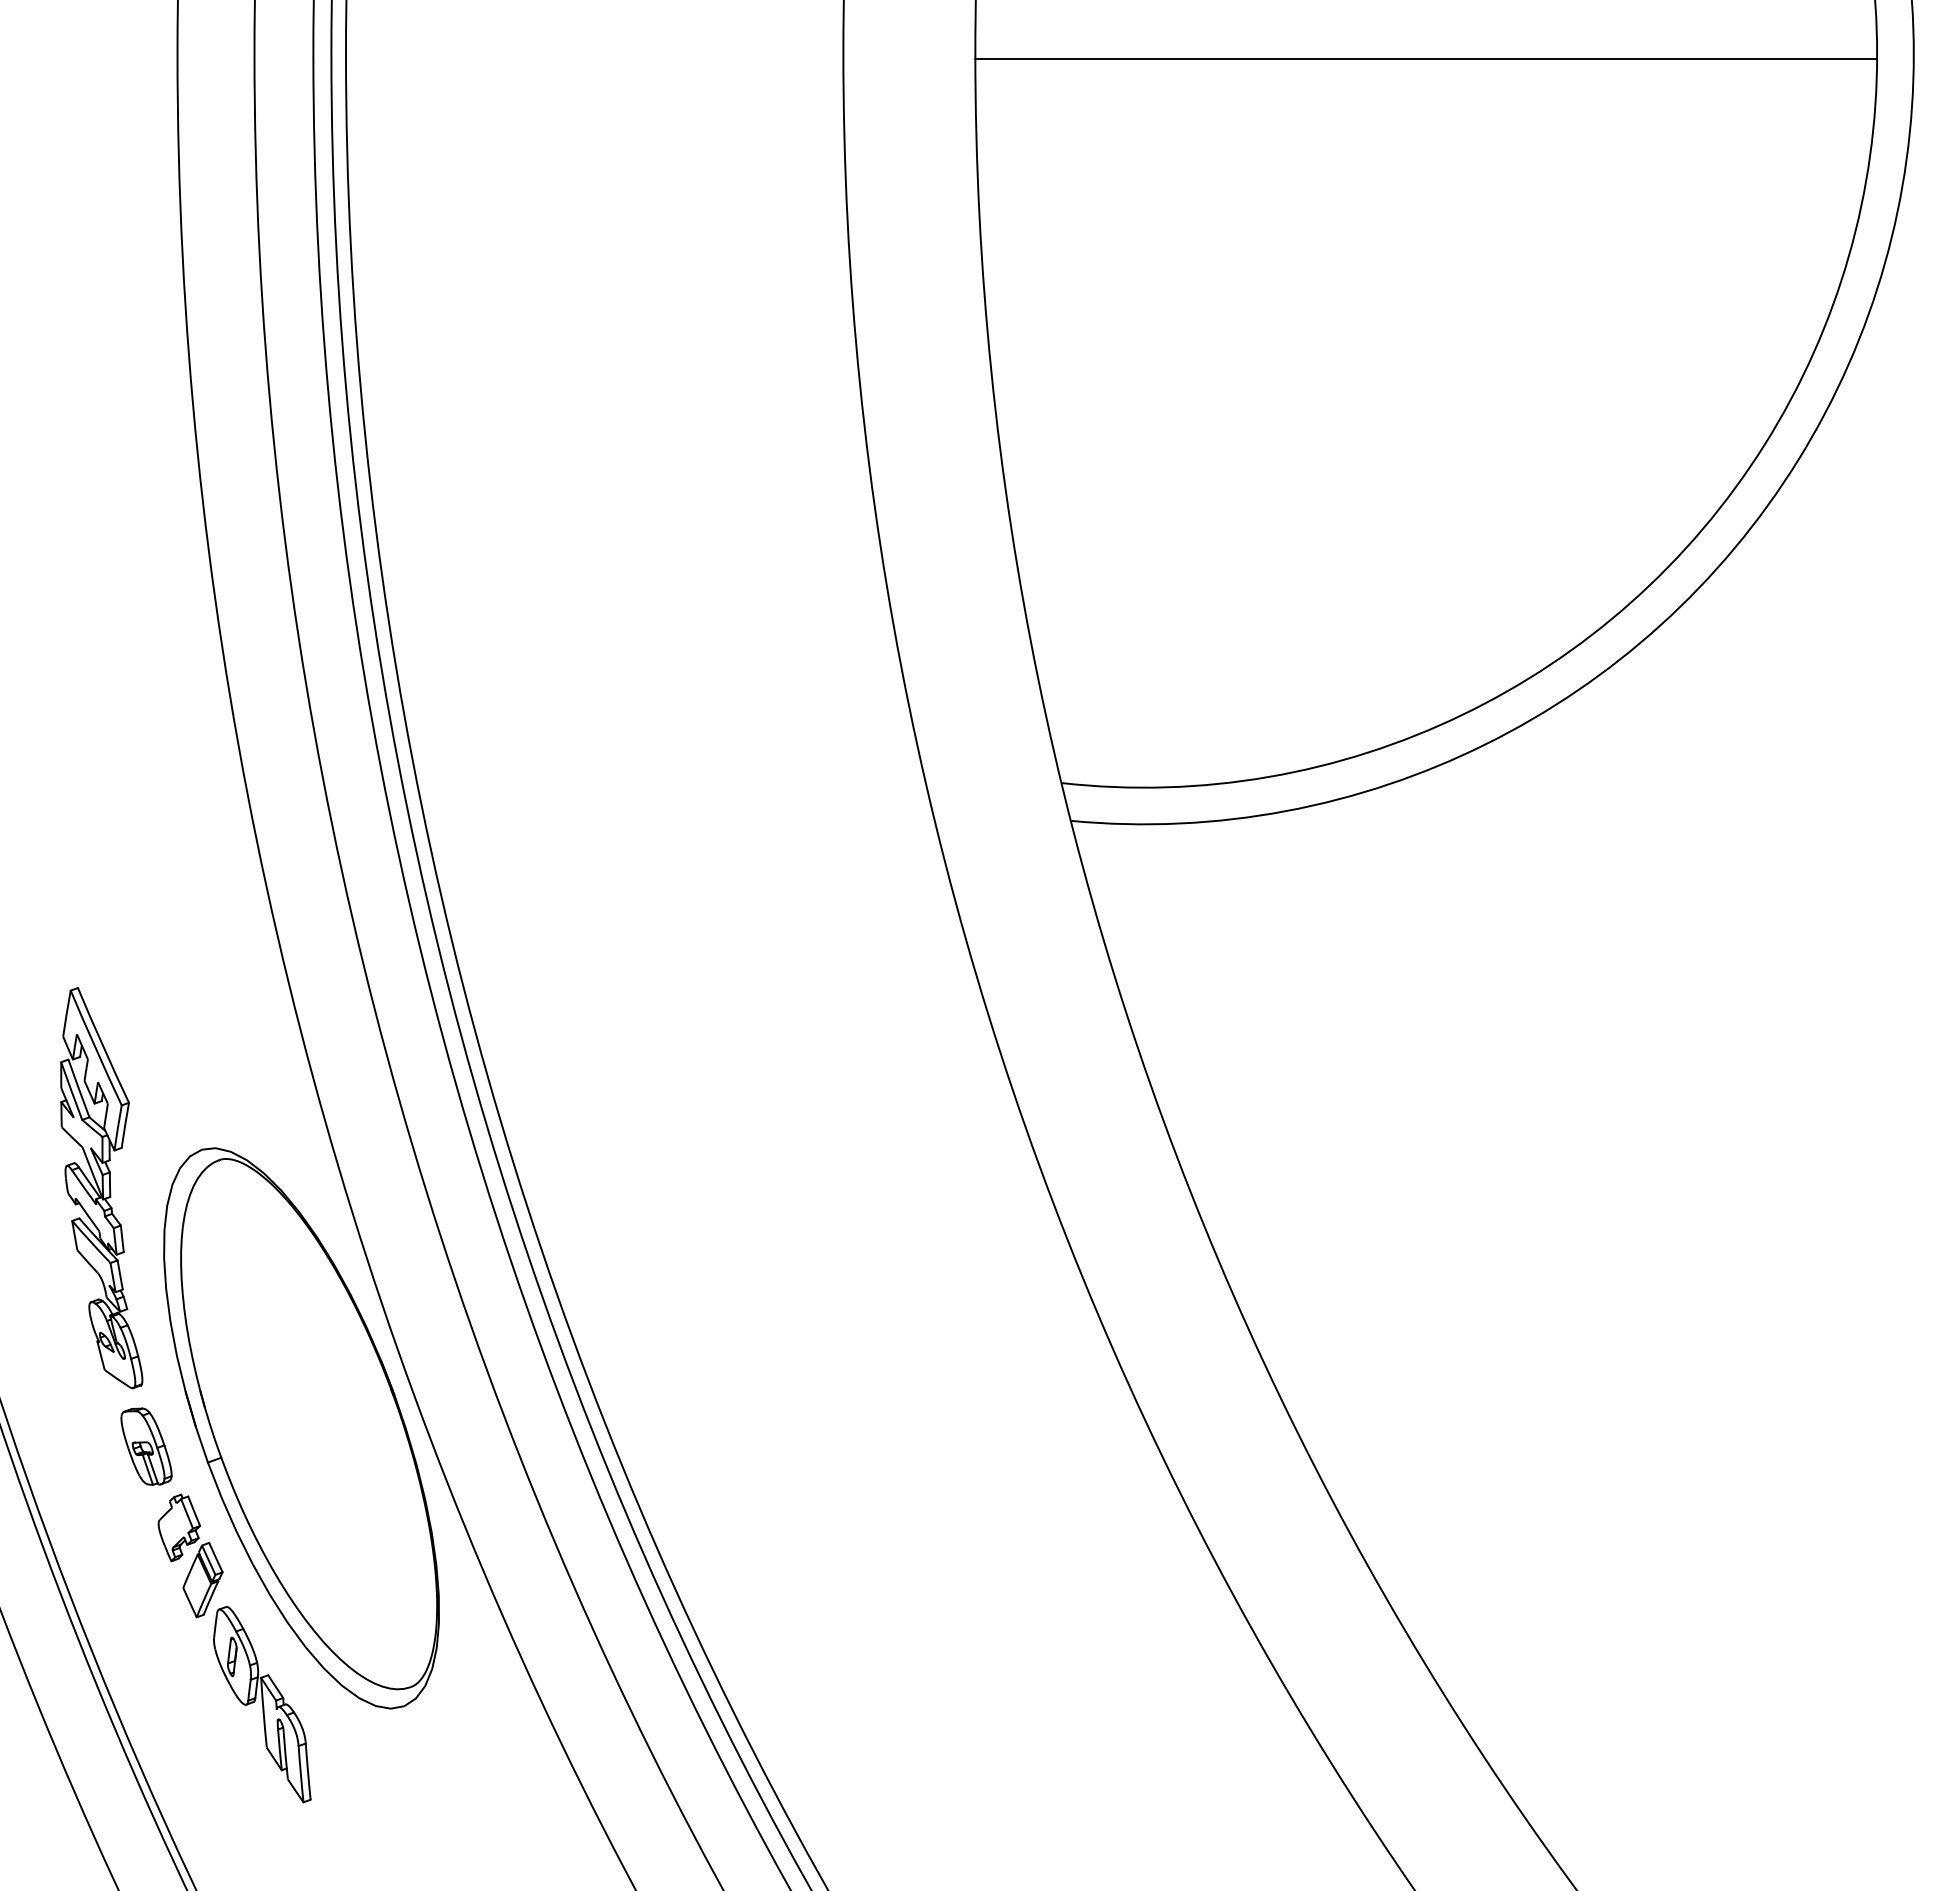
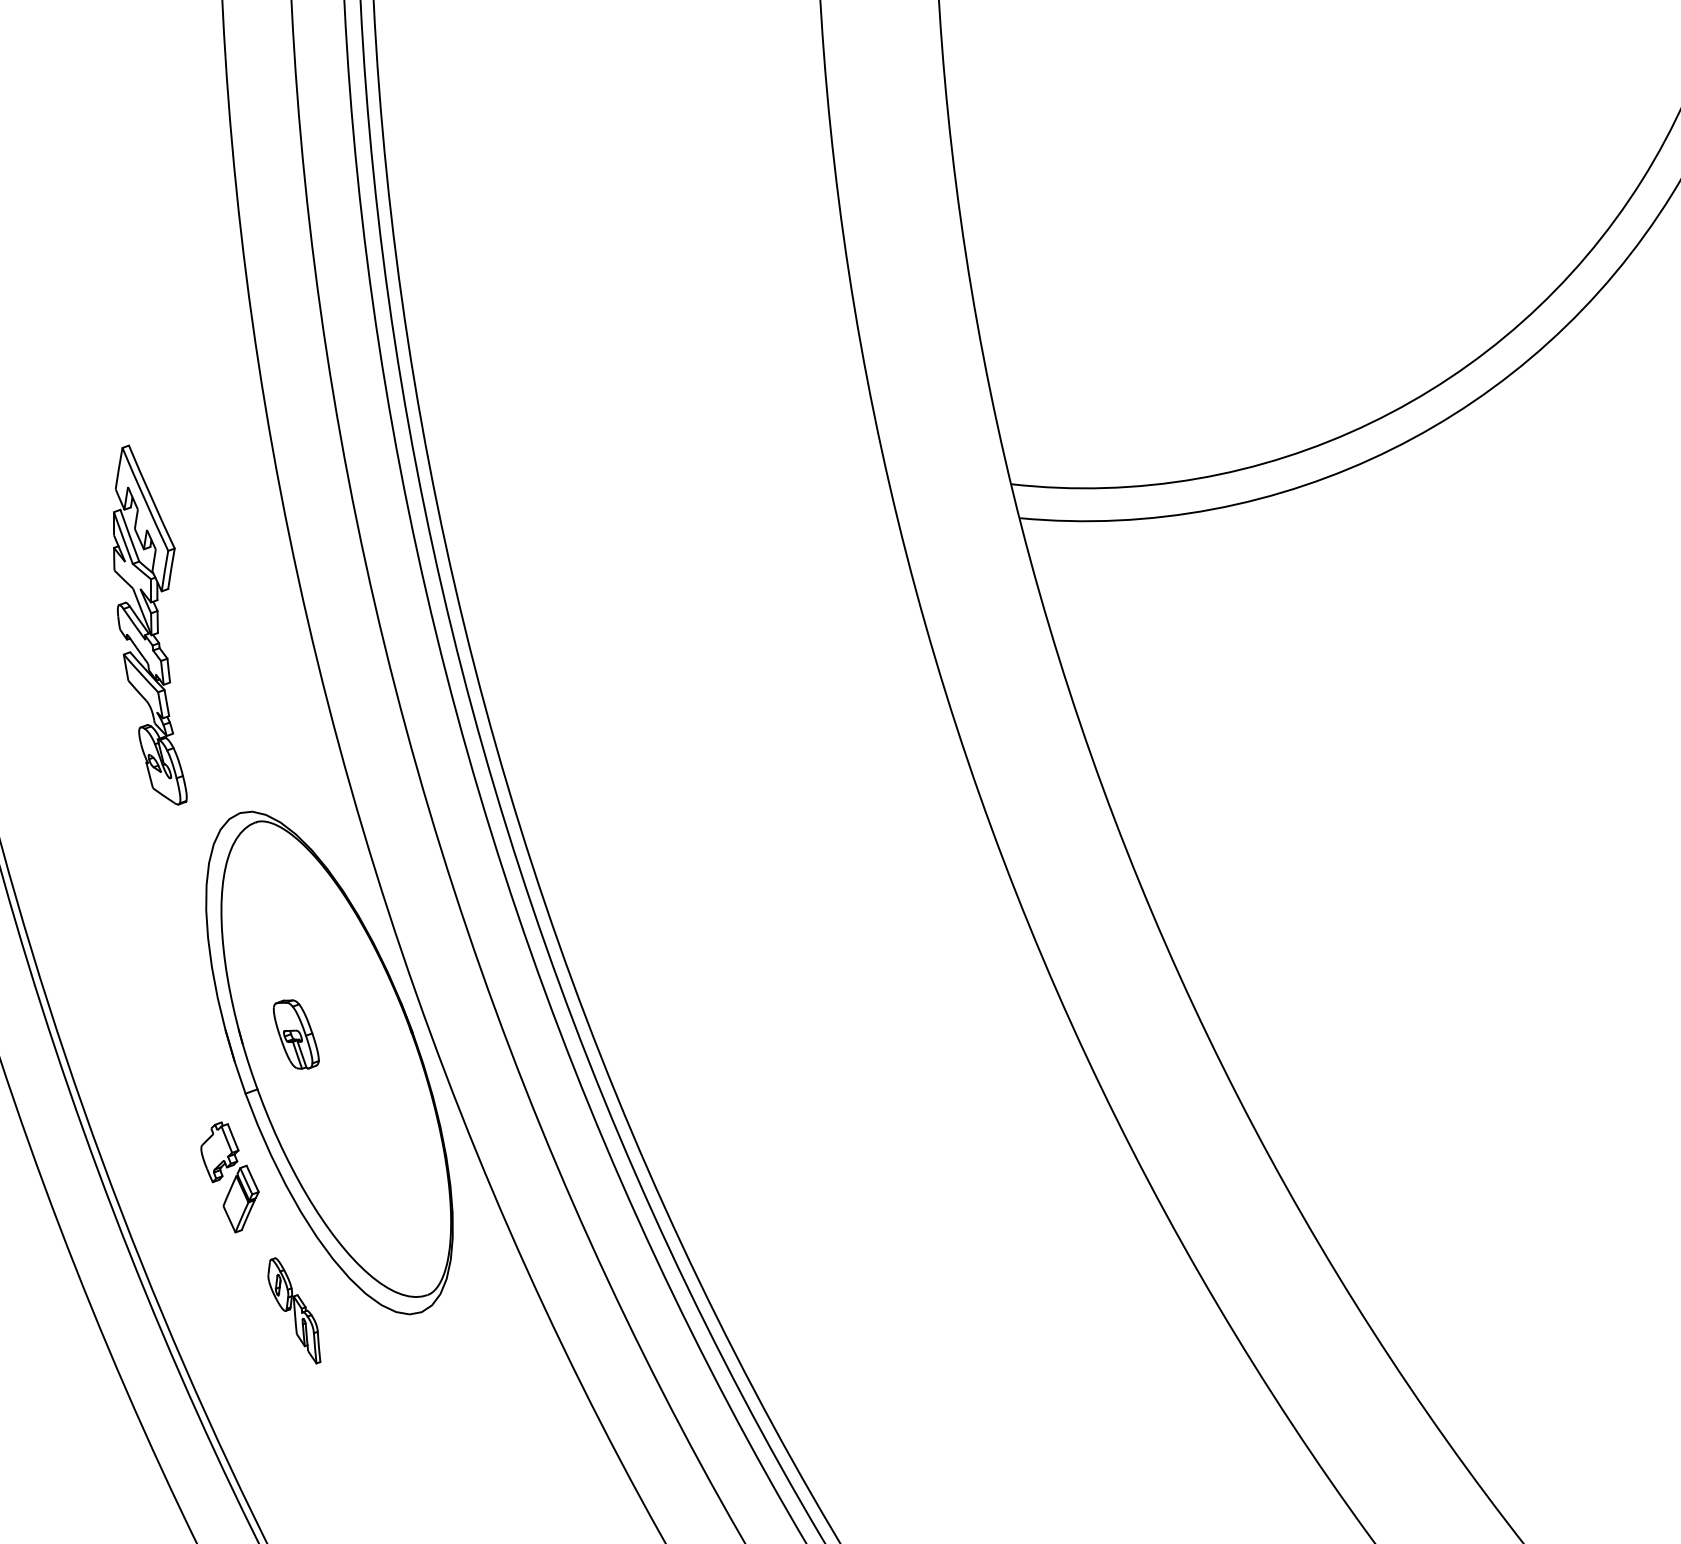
part: (101, 1188) -> (150, 625), moved
part: (146, 1446) -> (296, 1034), moved
part: (262, 1704) -> (294, 1310), size x0.6

